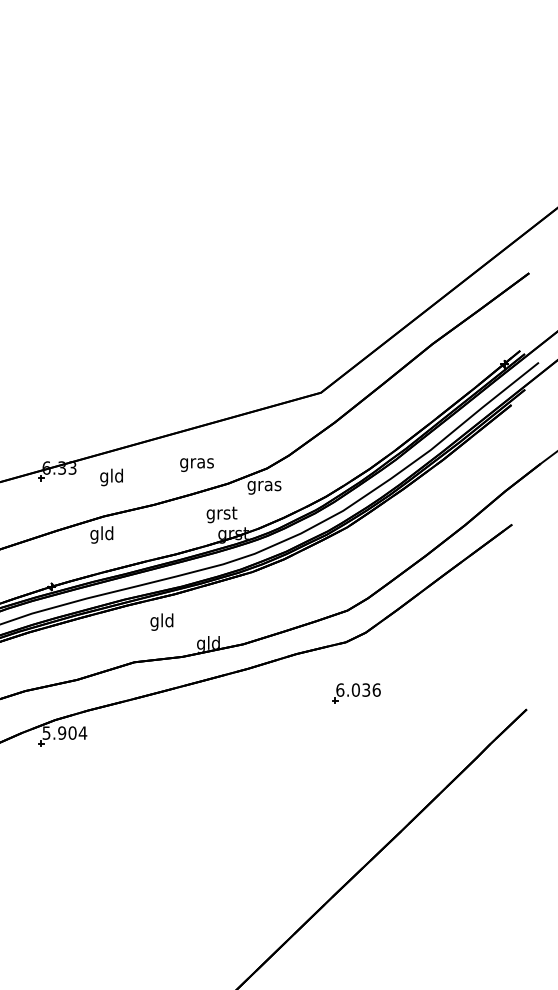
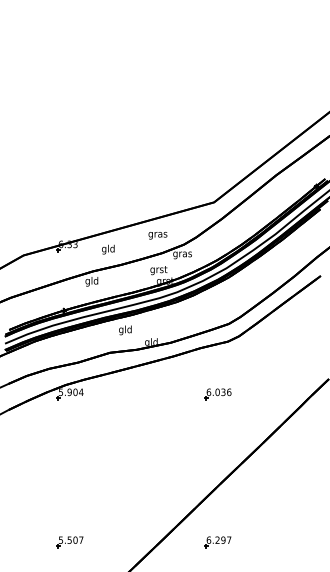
text: (196, 464) -> (157, 235), moved
text: (111, 477) -> (108, 249), moved
part: (355, 694) -> (217, 394), moved

